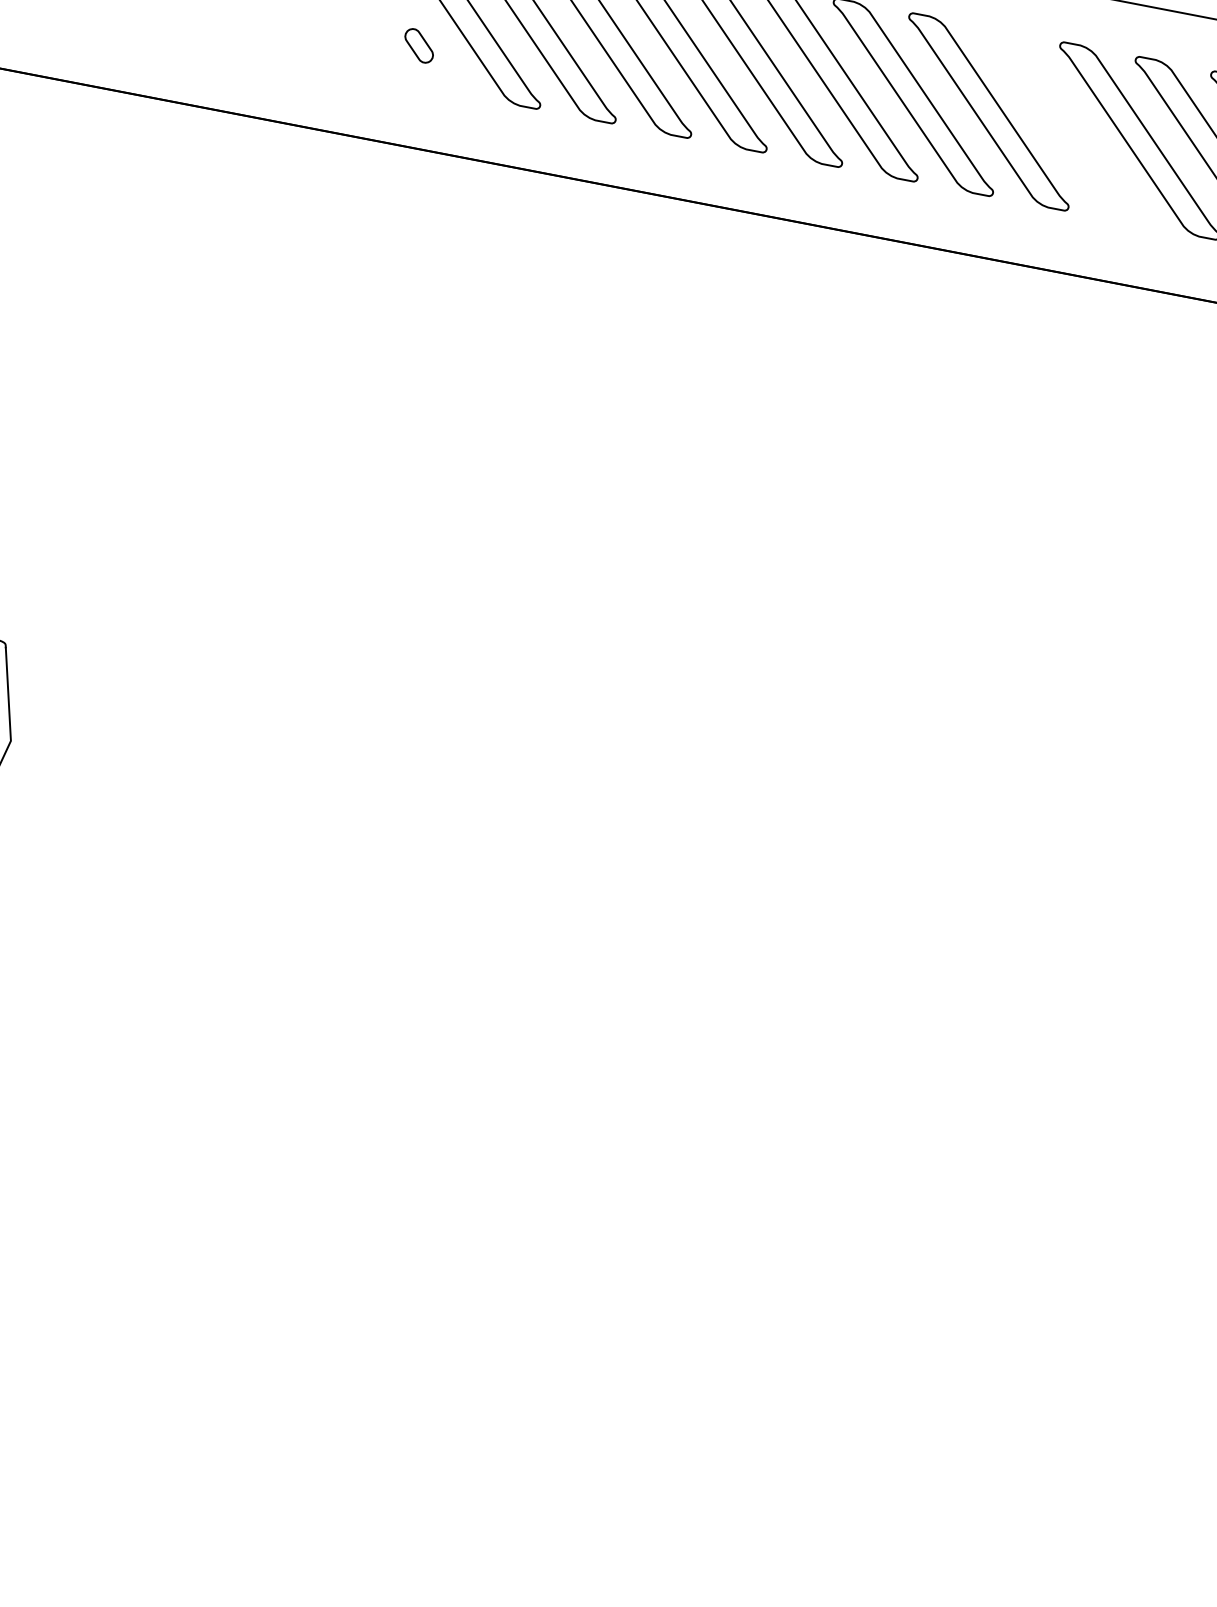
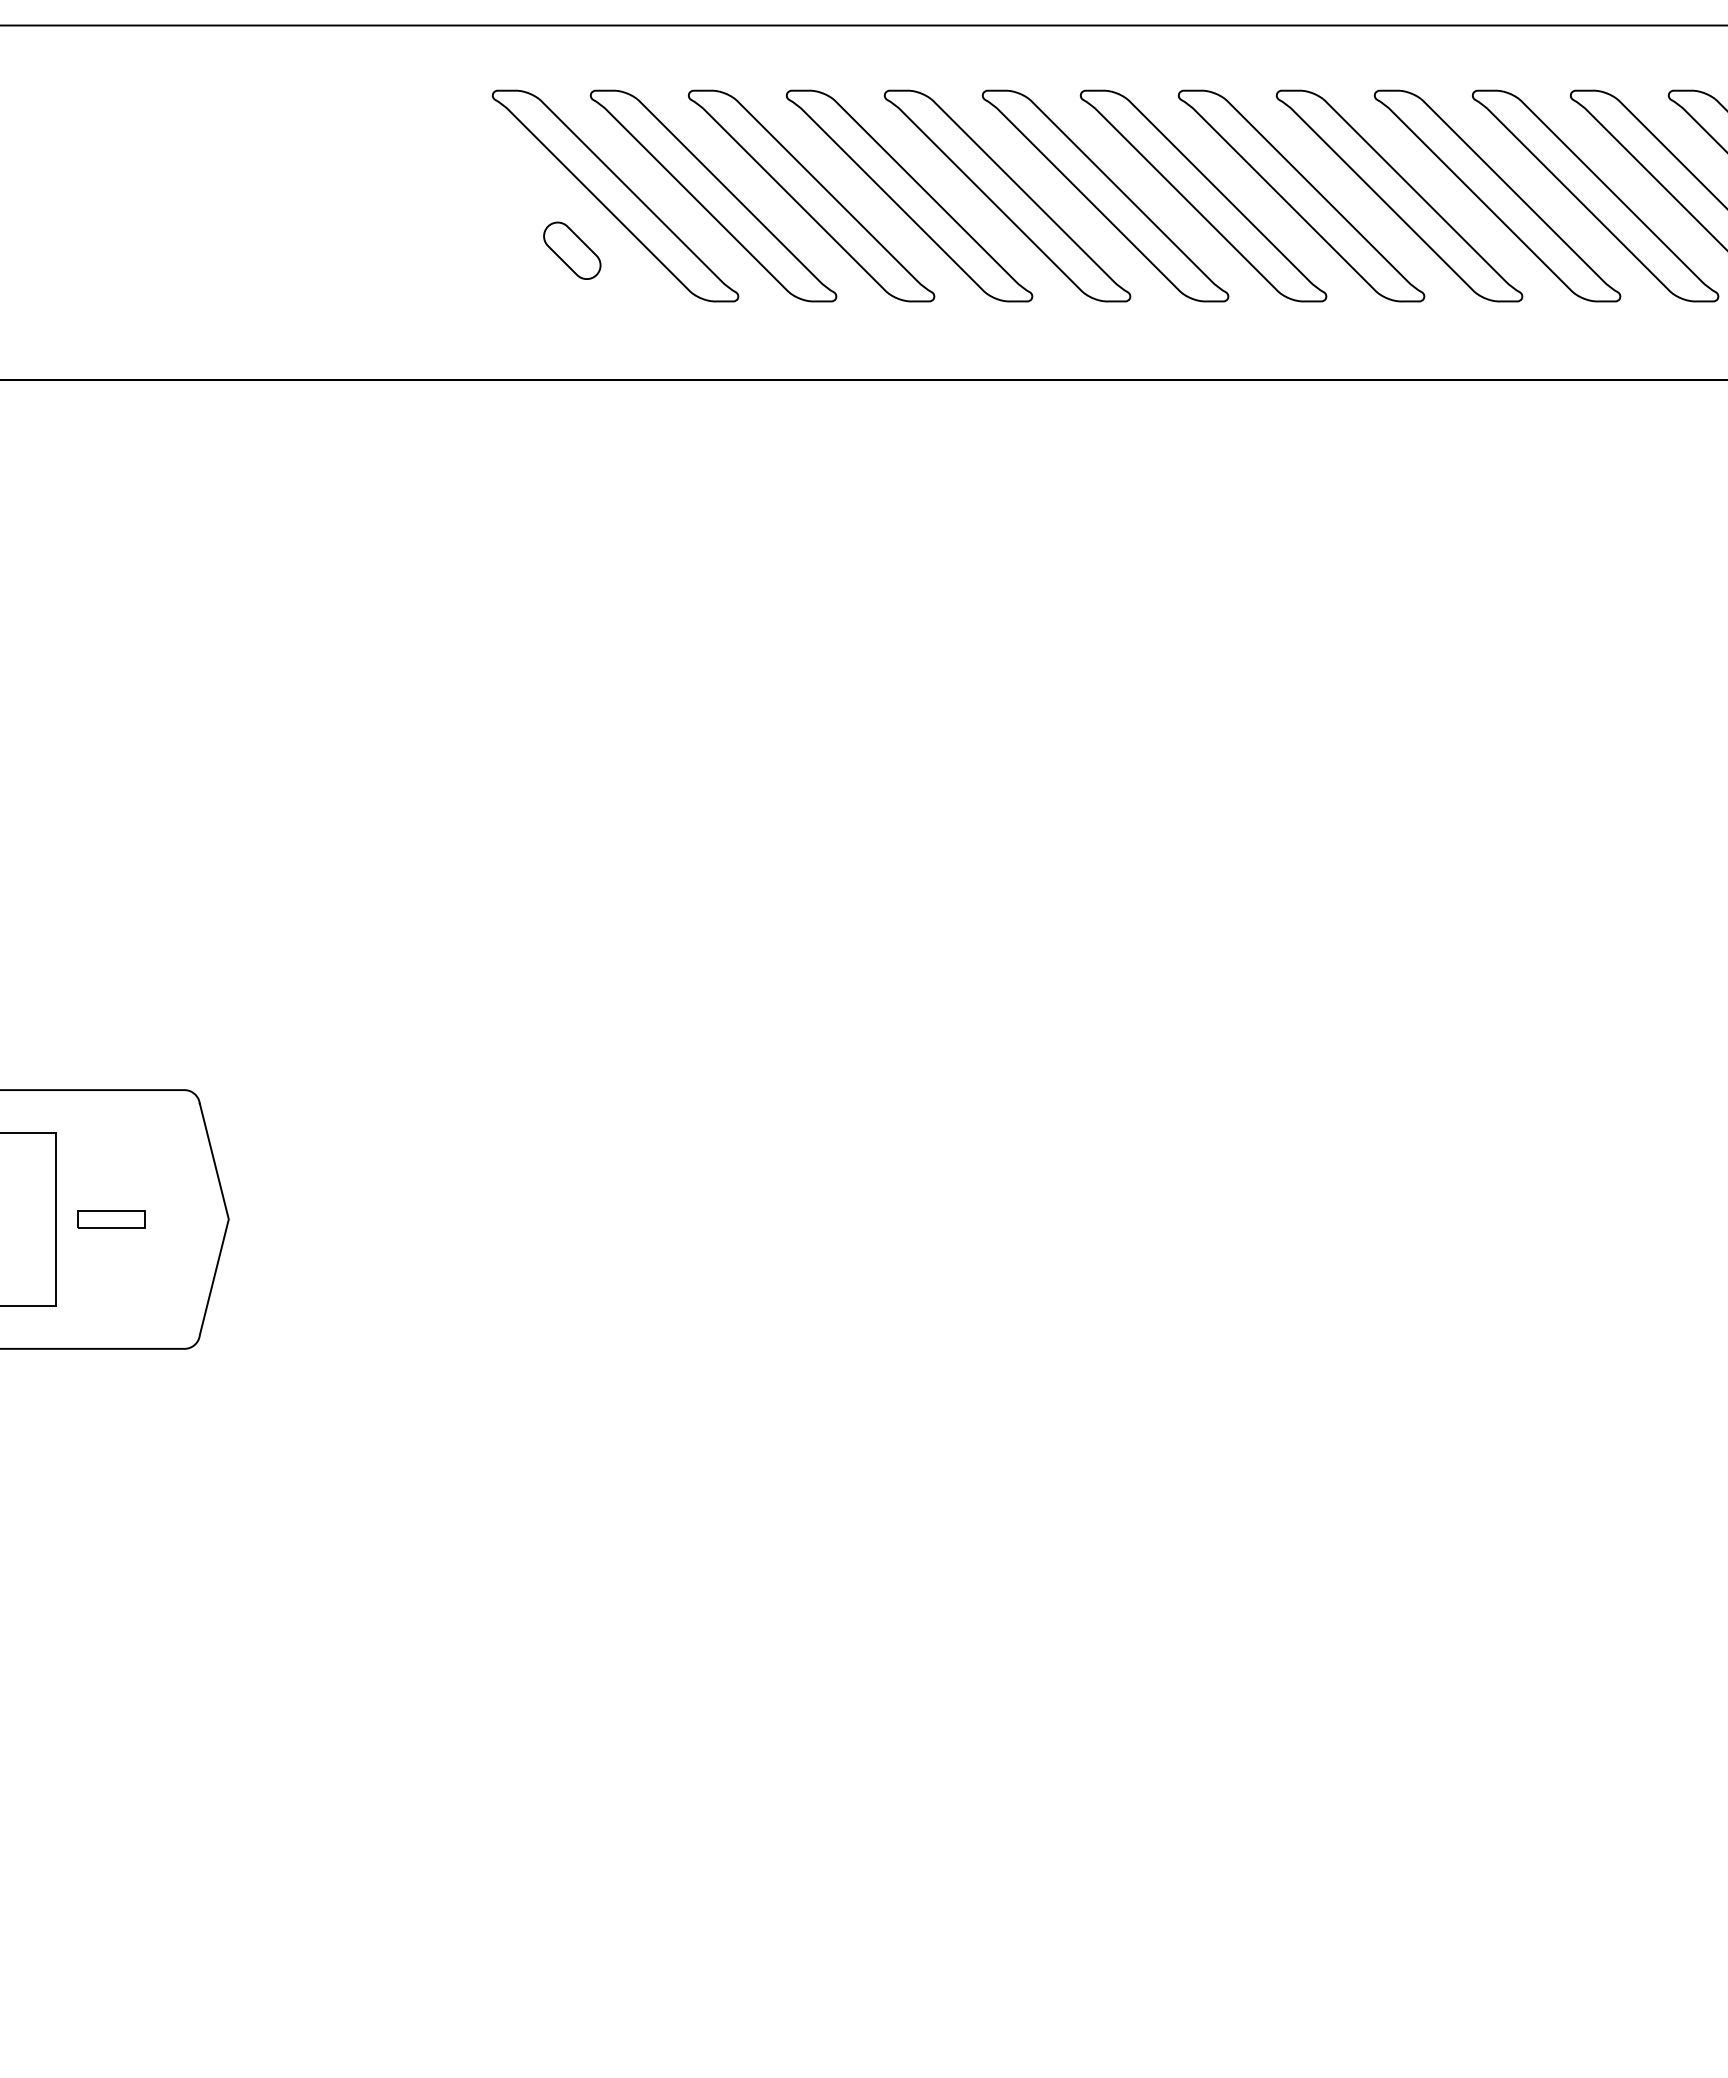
part: (419, 45) -> (572, 250), size x1.43
part: (1064, 126) -> (1399, 195), added

